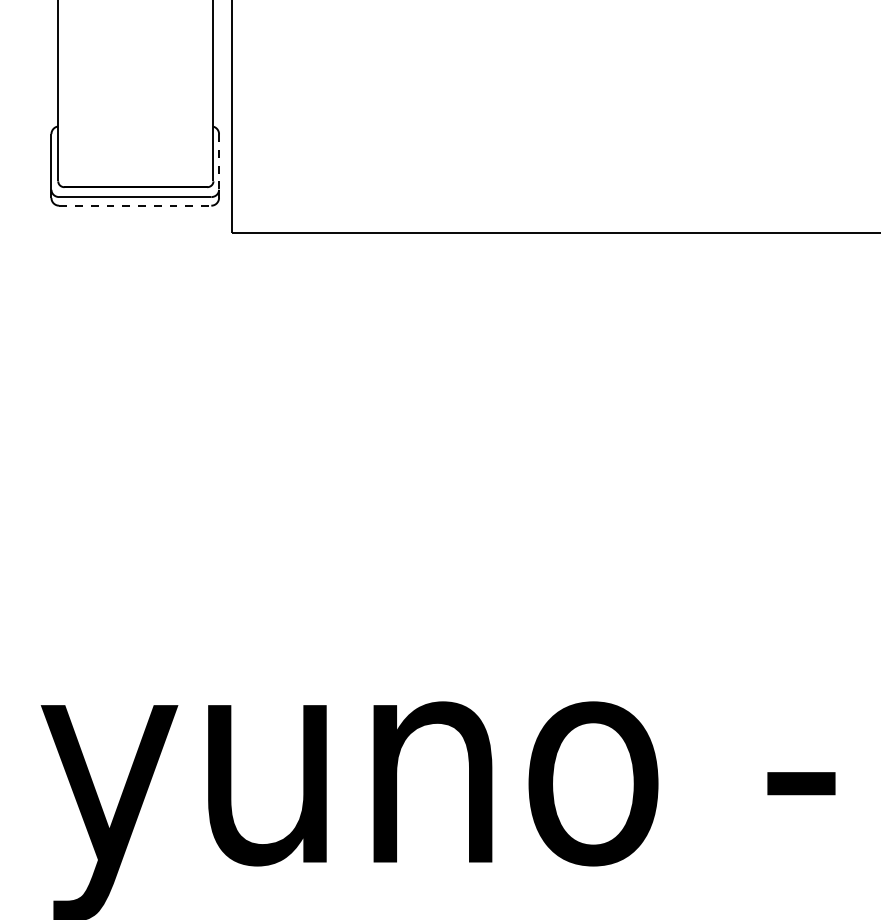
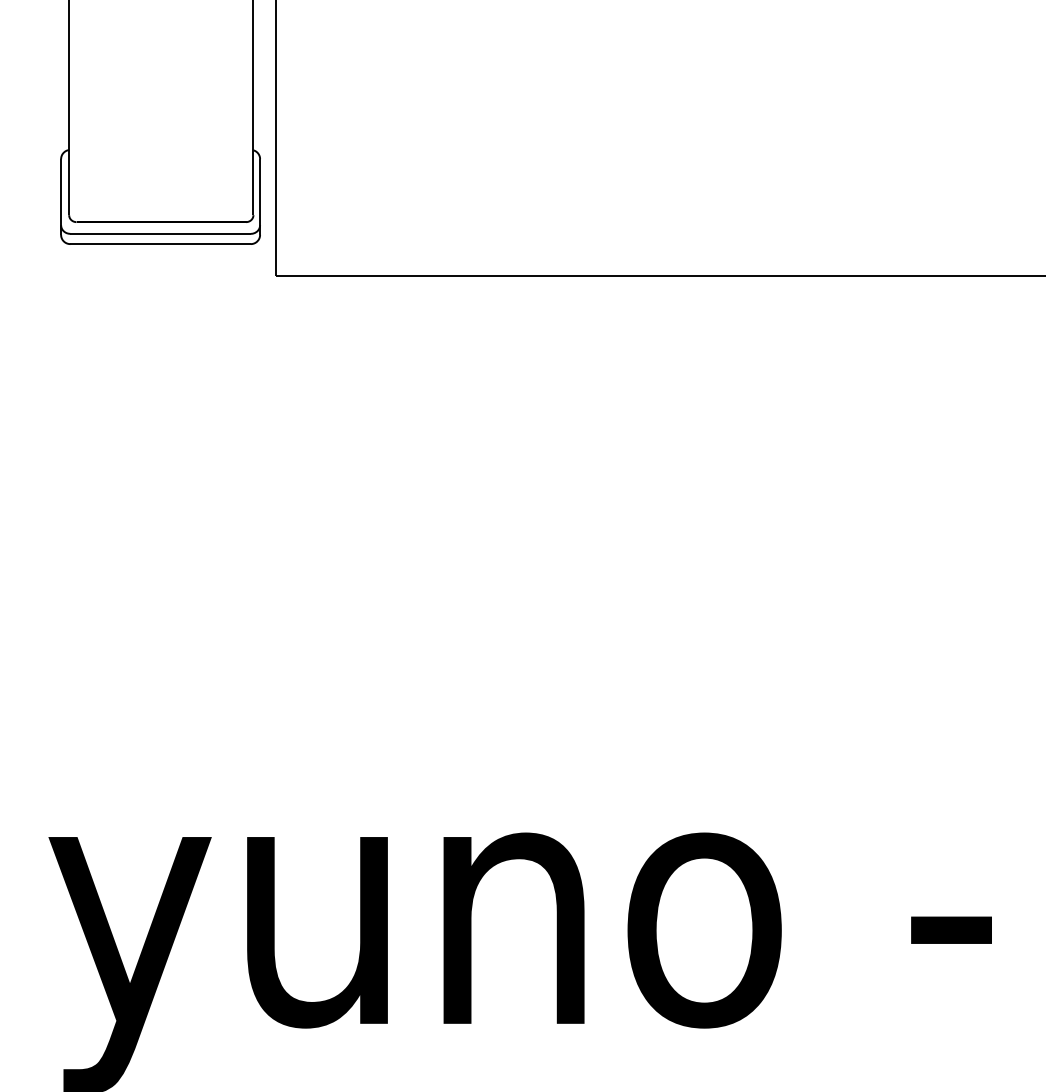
line: (219, 161) -> (260, 191), dashed -> solid
line: (135, 205) -> (160, 243), dashed -> solid

